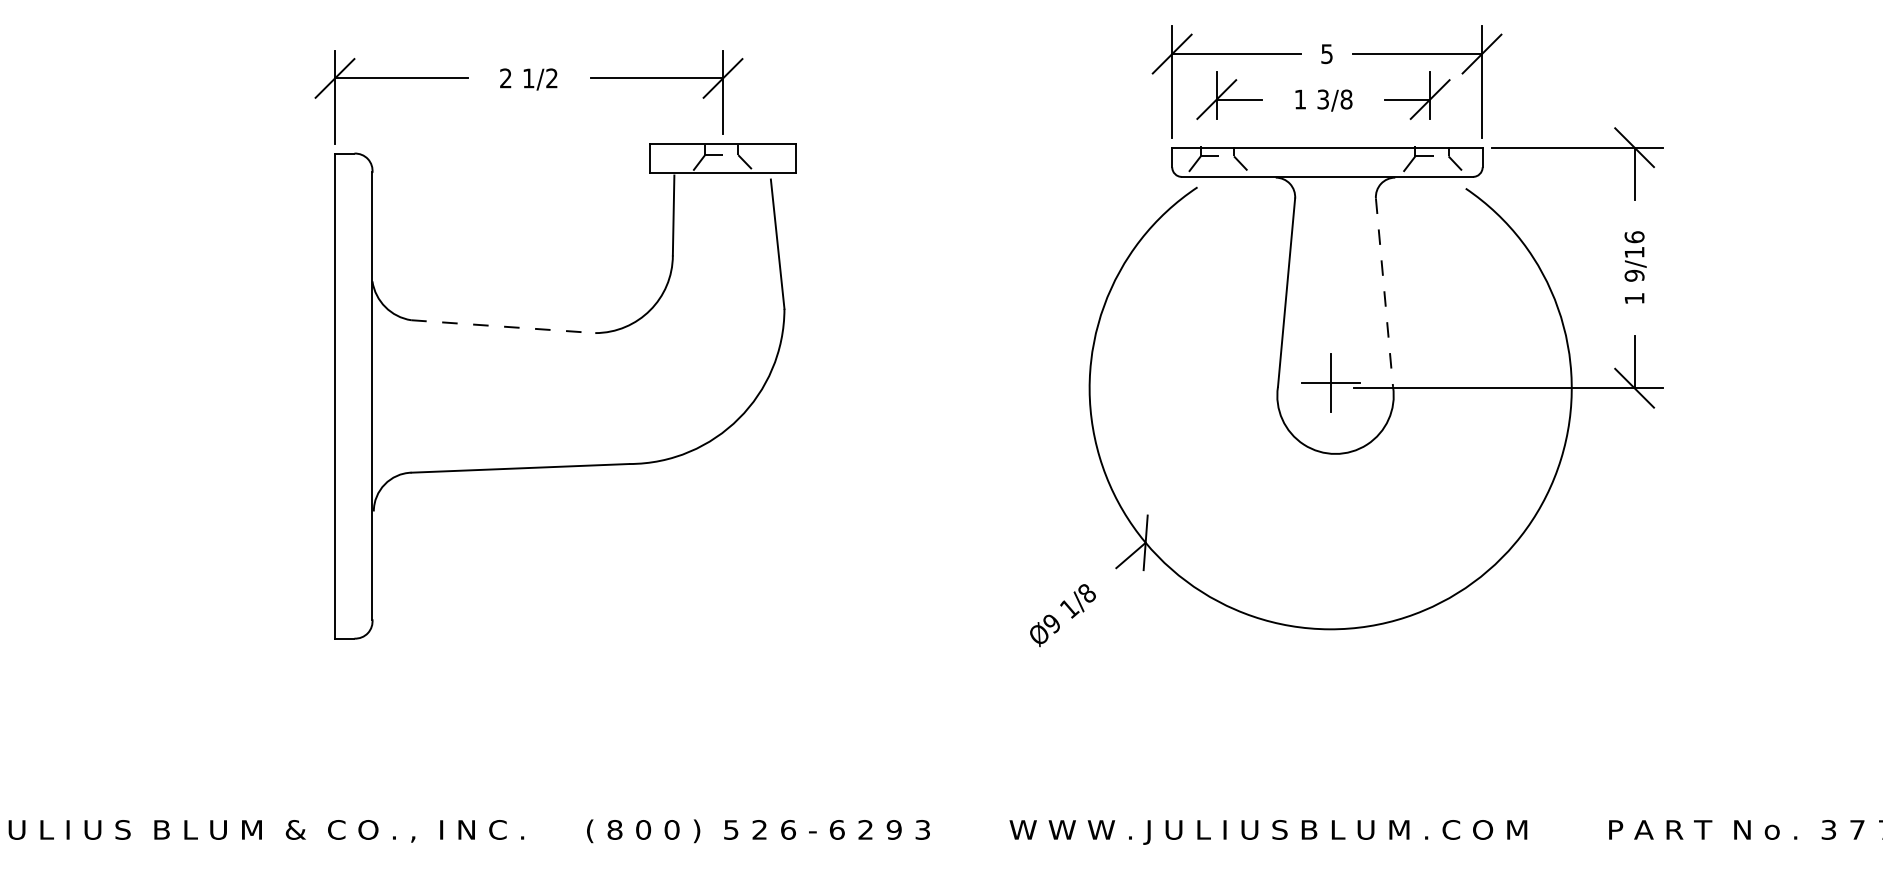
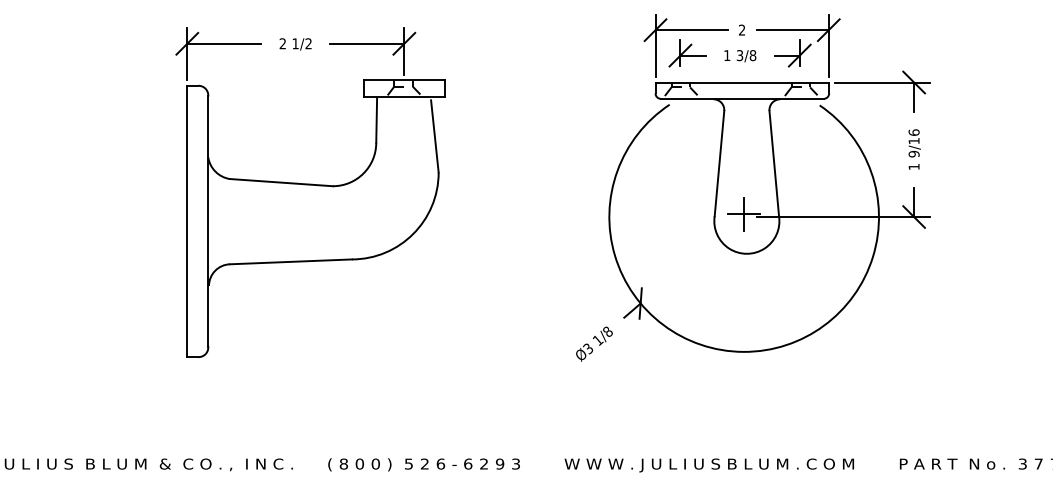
text: (1327, 52) -> (742, 29), 5 -> 2
line: (1384, 292) -> (774, 163), dashed -> solid
line: (503, 326) -> (281, 182), dashed -> solid
text: (1052, 623) -> (588, 348), Ø9 -> Ø3

